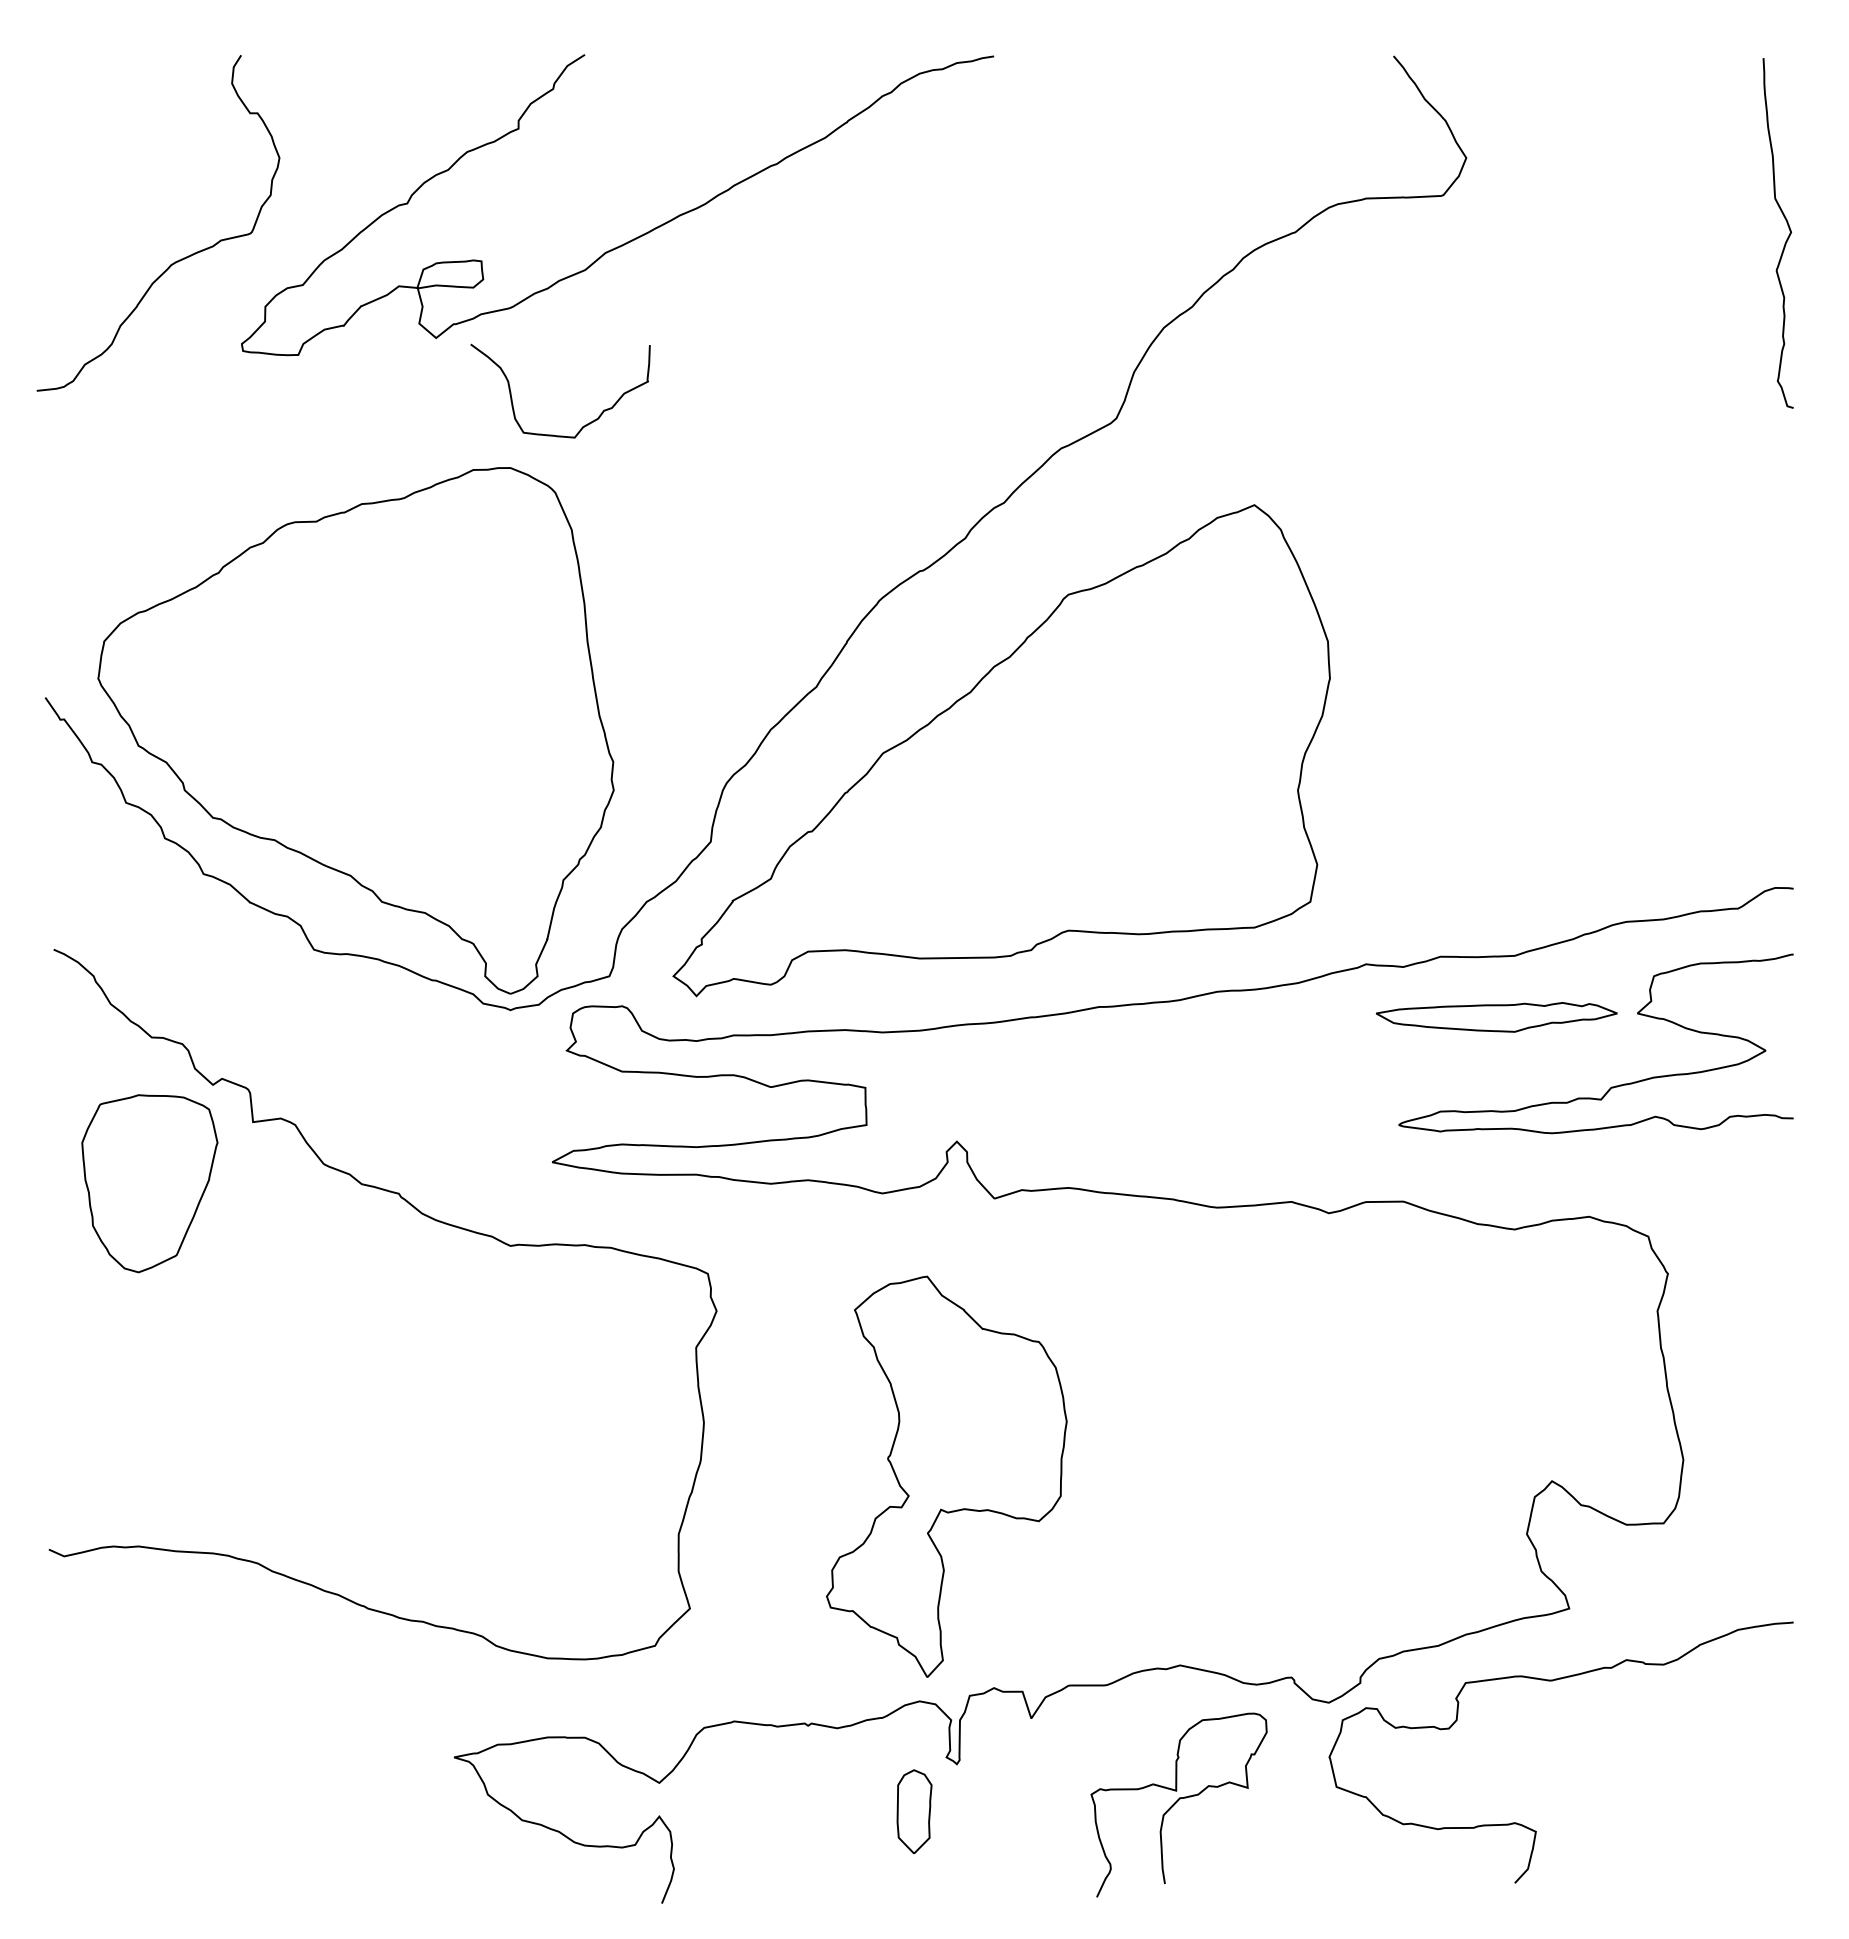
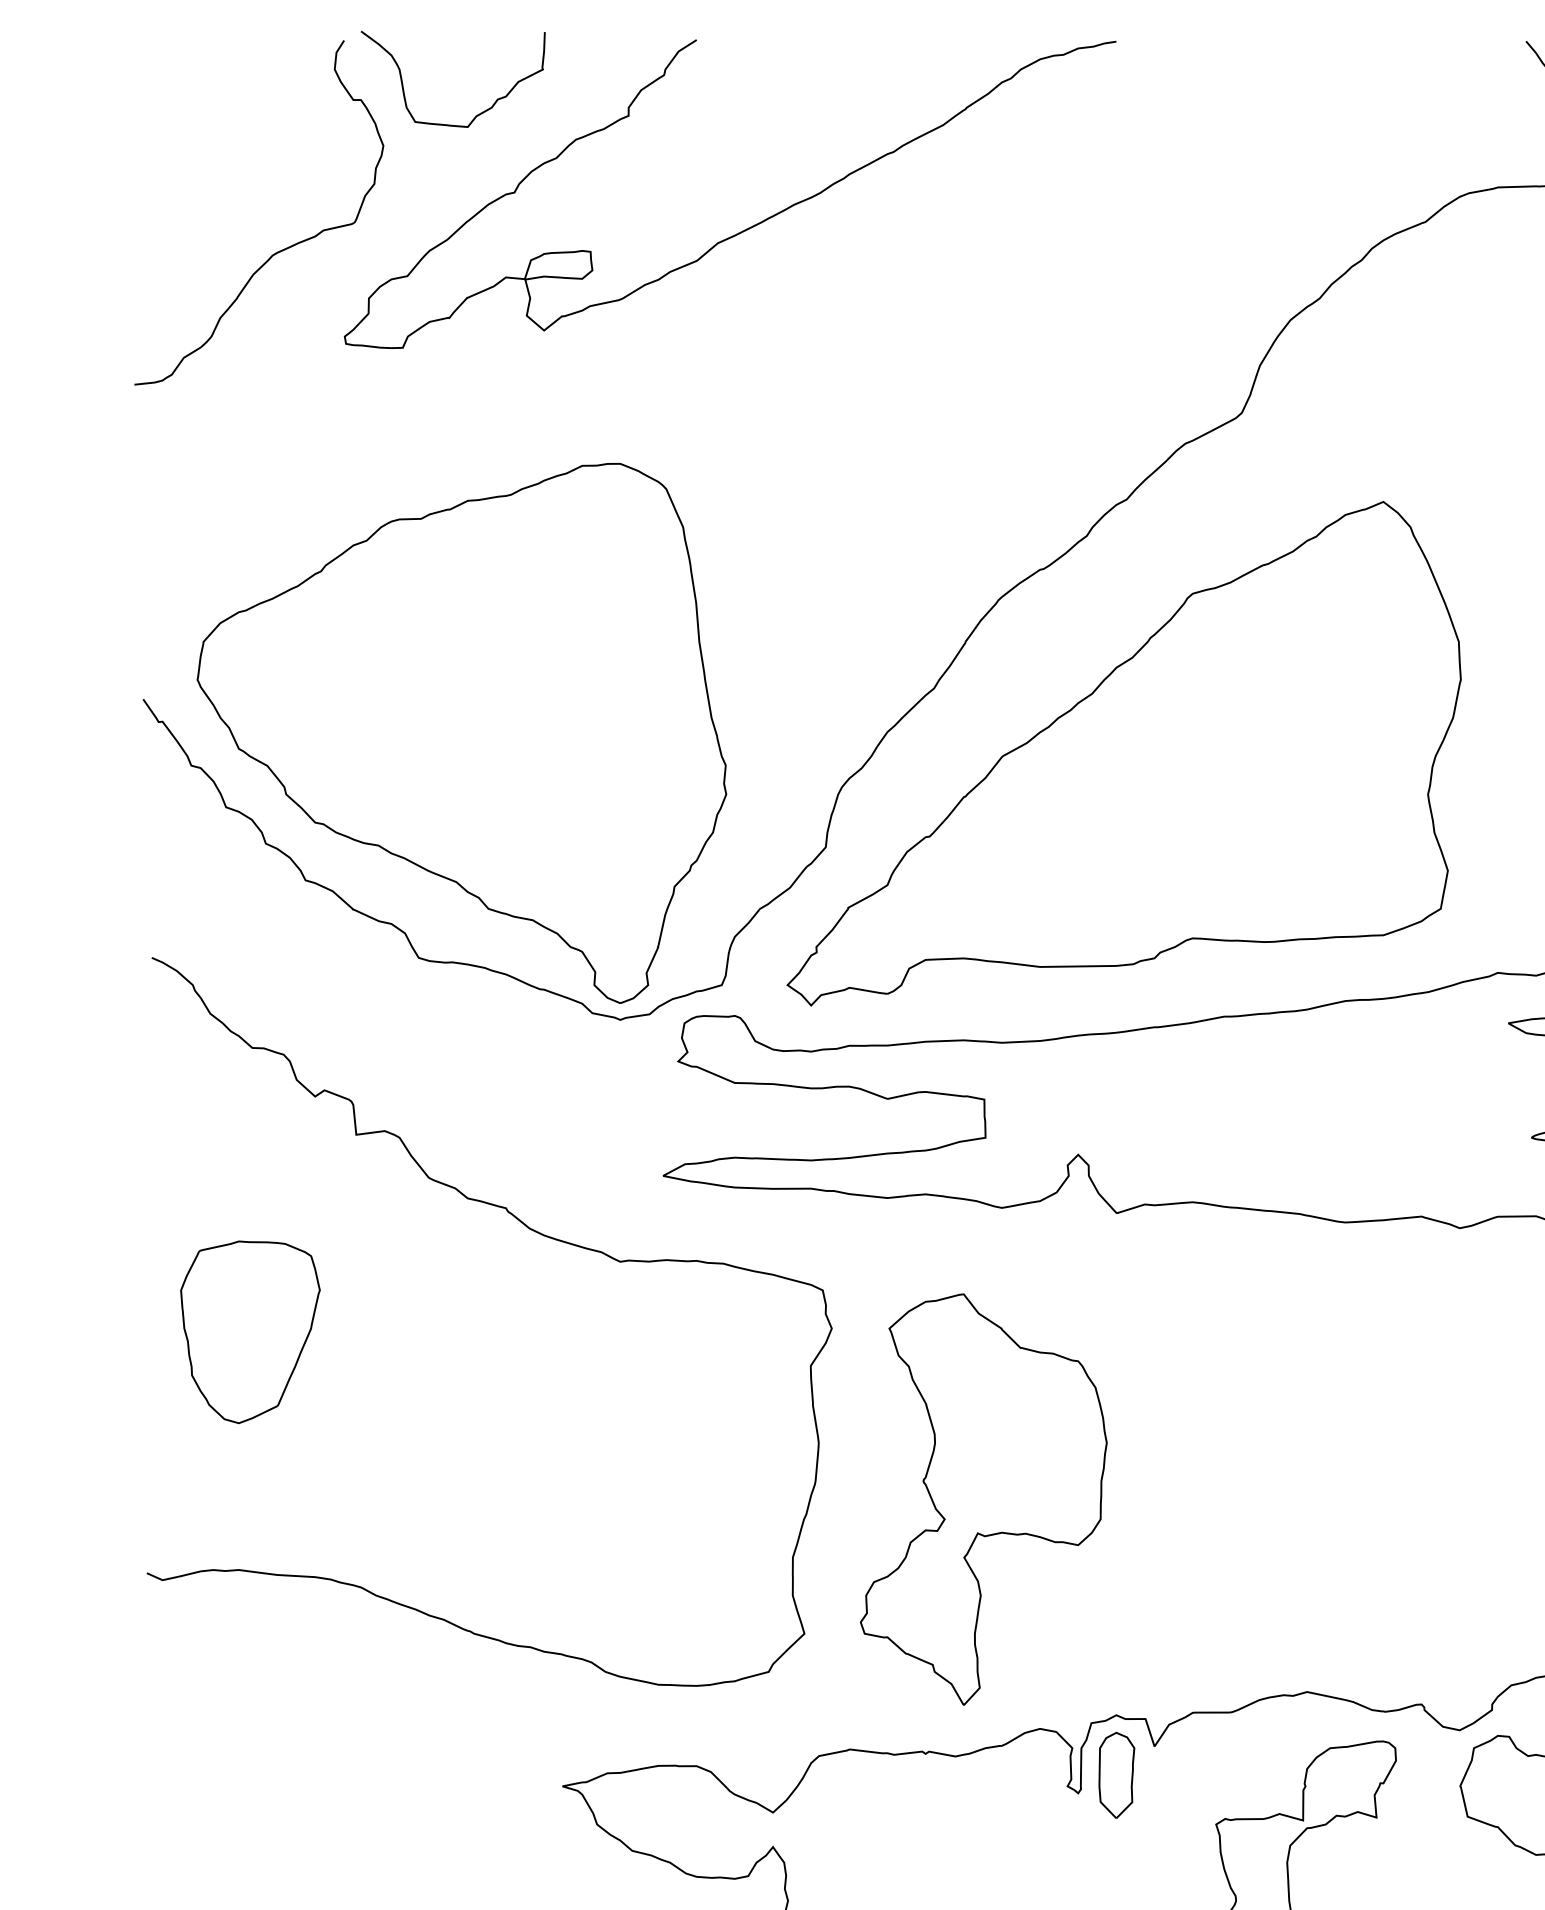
curve: (583, 425) -> (476, 114), moved
part: (149, 1183) -> (250, 1332), moved
part: (946, 1476) -> (983, 1499), moved
part: (914, 1811) -> (1116, 1775), moved

